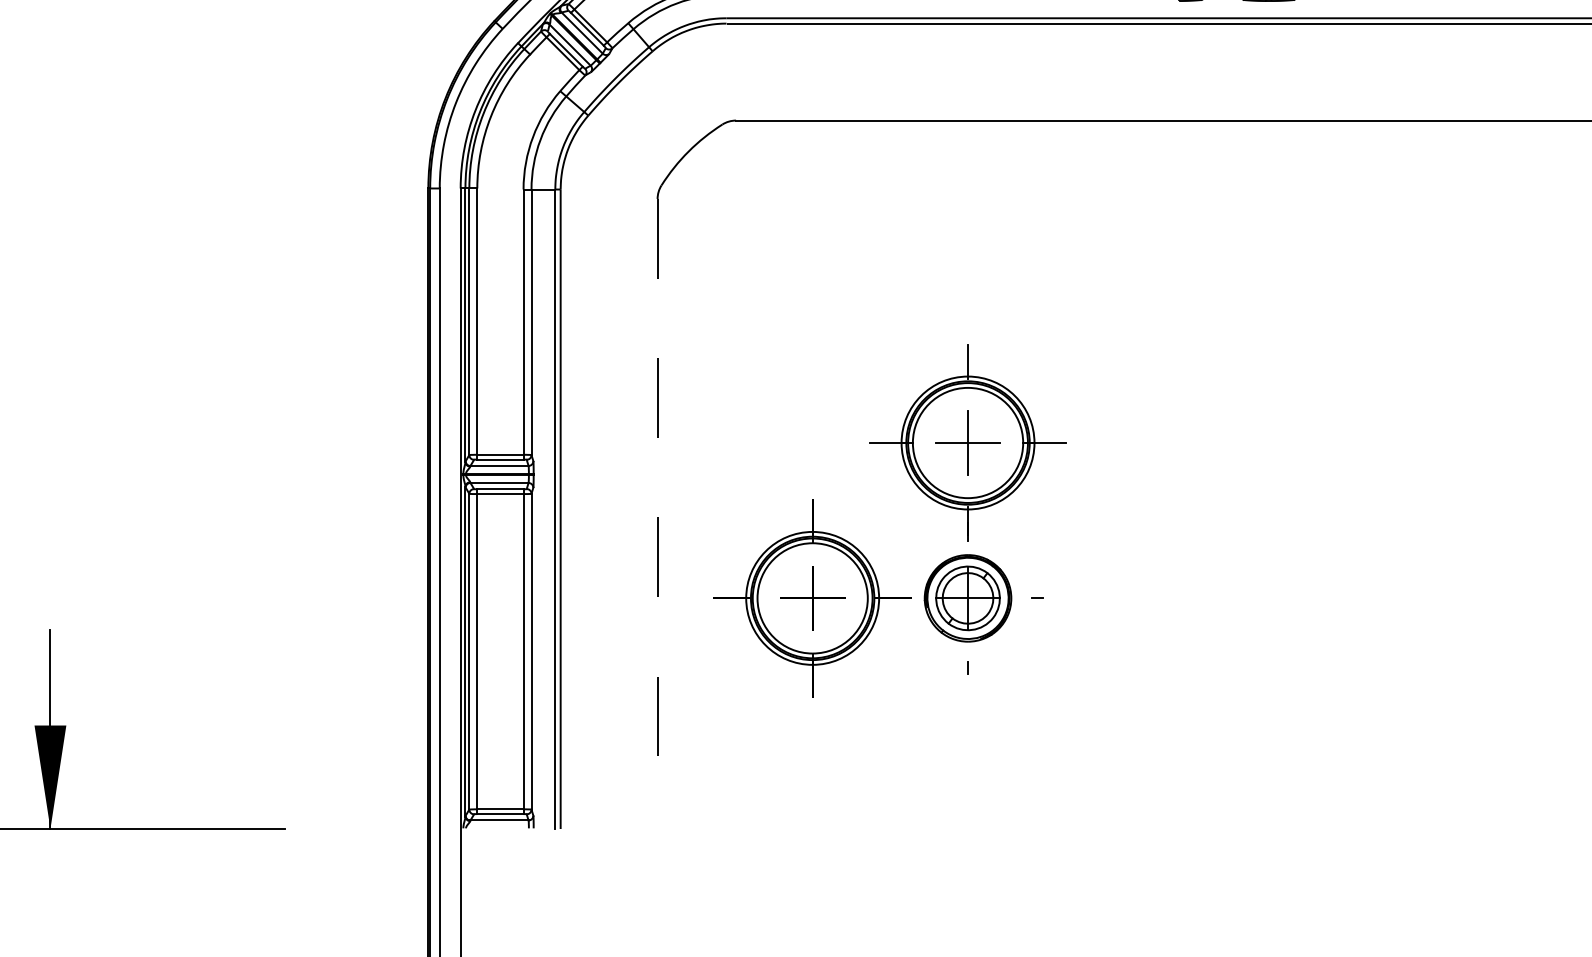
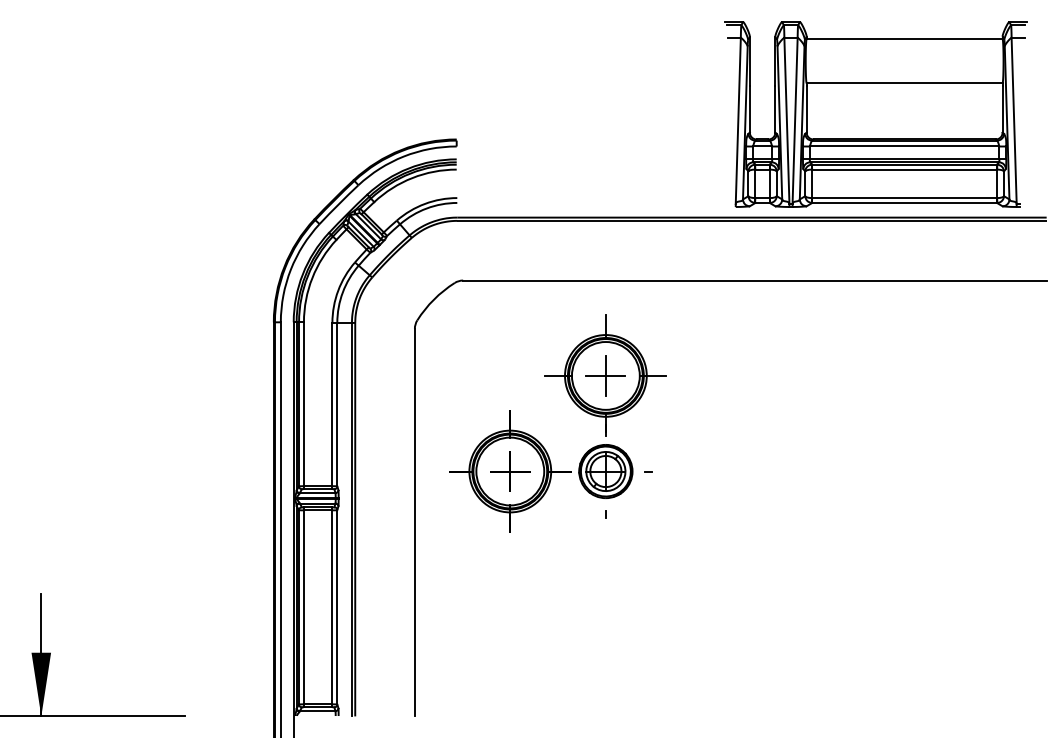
line: (656, 513) -> (414, 522), dashed -> solid
part: (860, 549) -> (539, 441), moved

